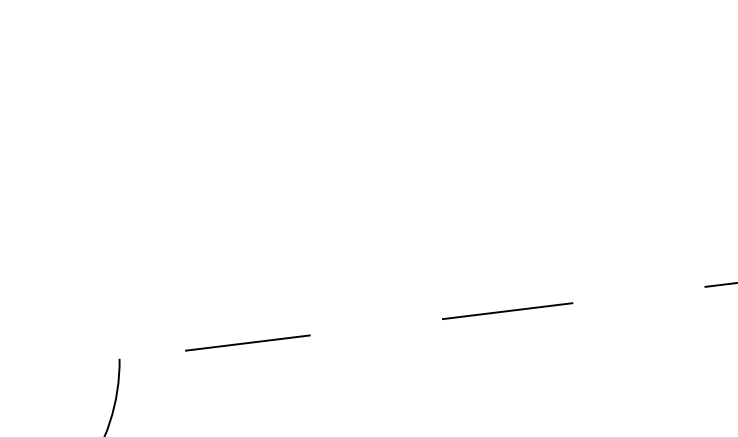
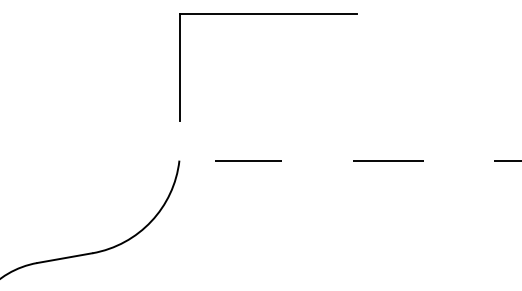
part: (251, 67) -> (268, 14), added

